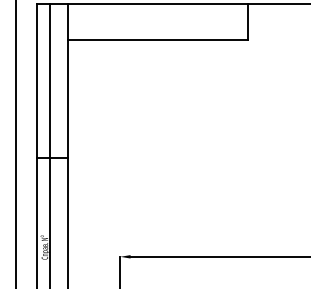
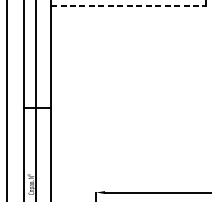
line: (158, 39) -> (129, 5), solid -> dashed

